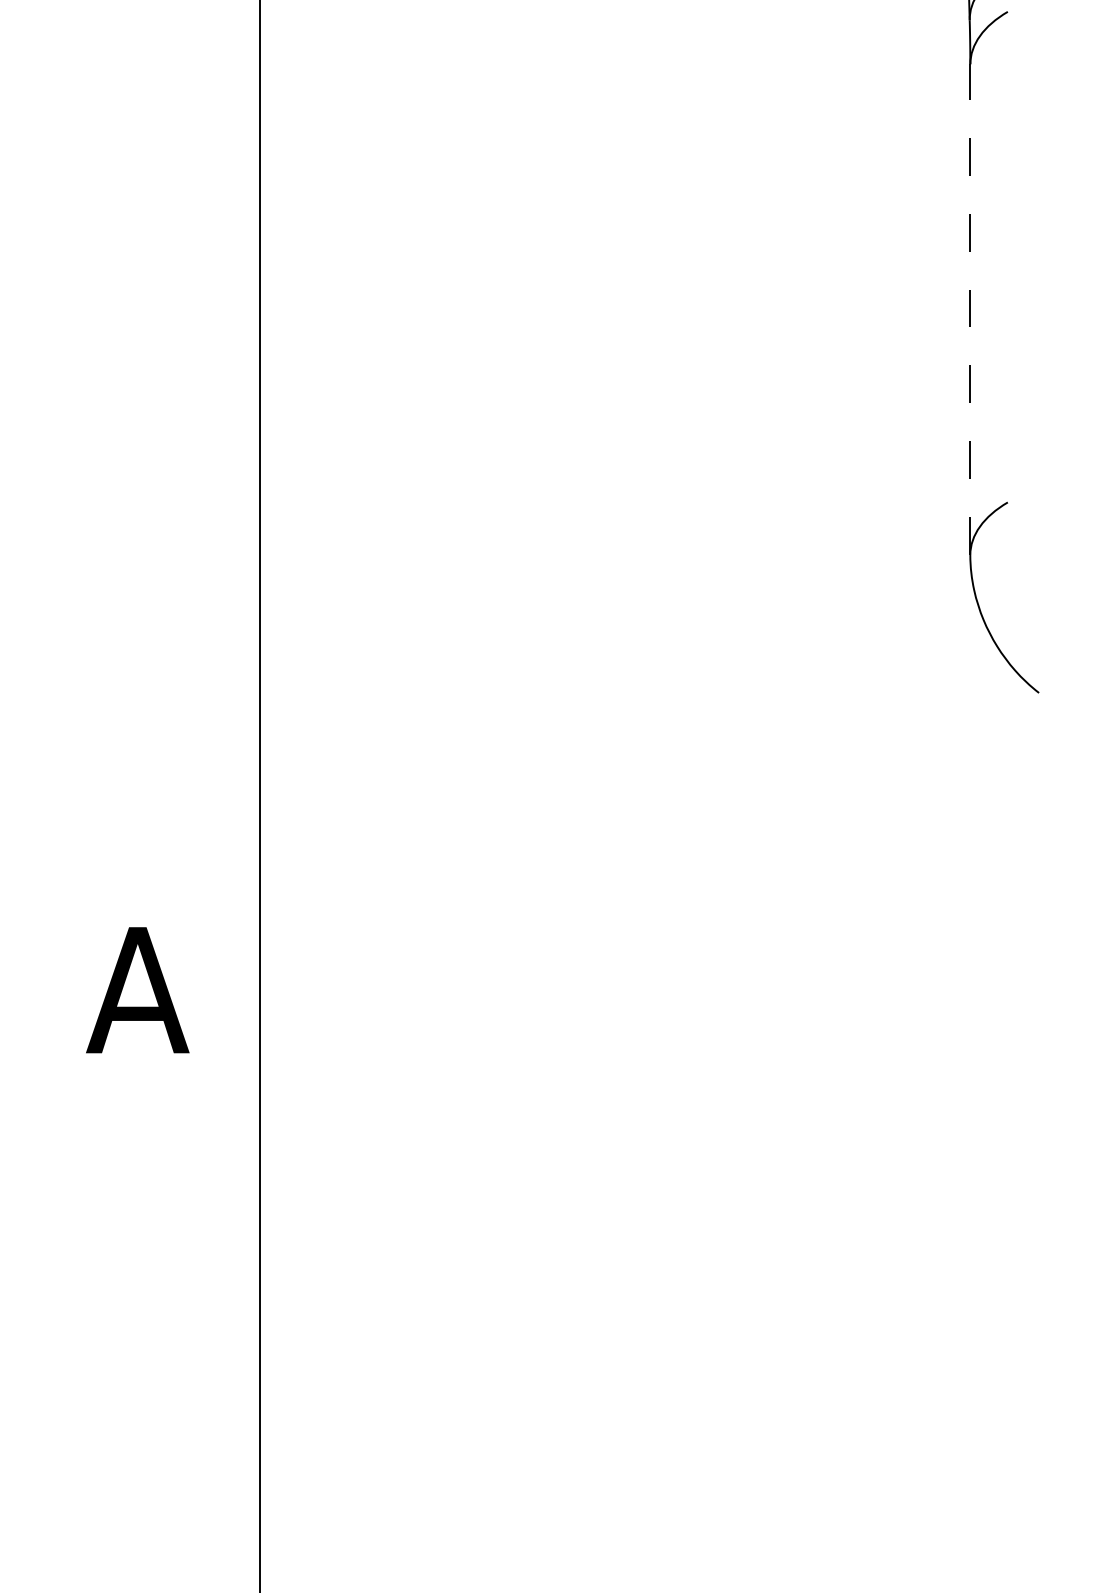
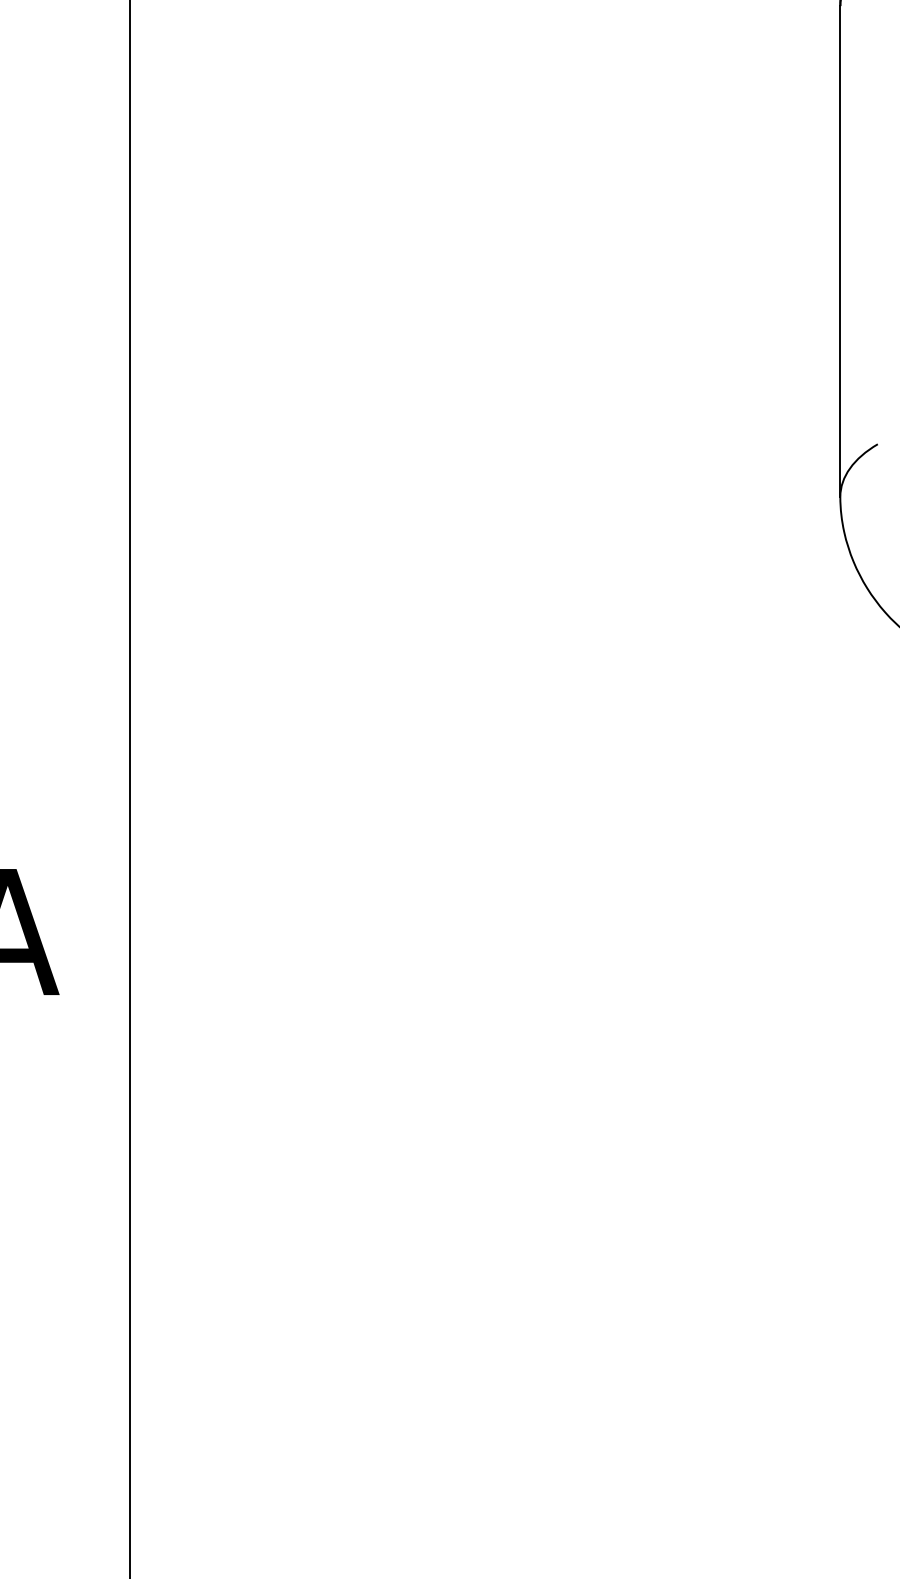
line: (970, 309) -> (840, 251), dashed -> solid

